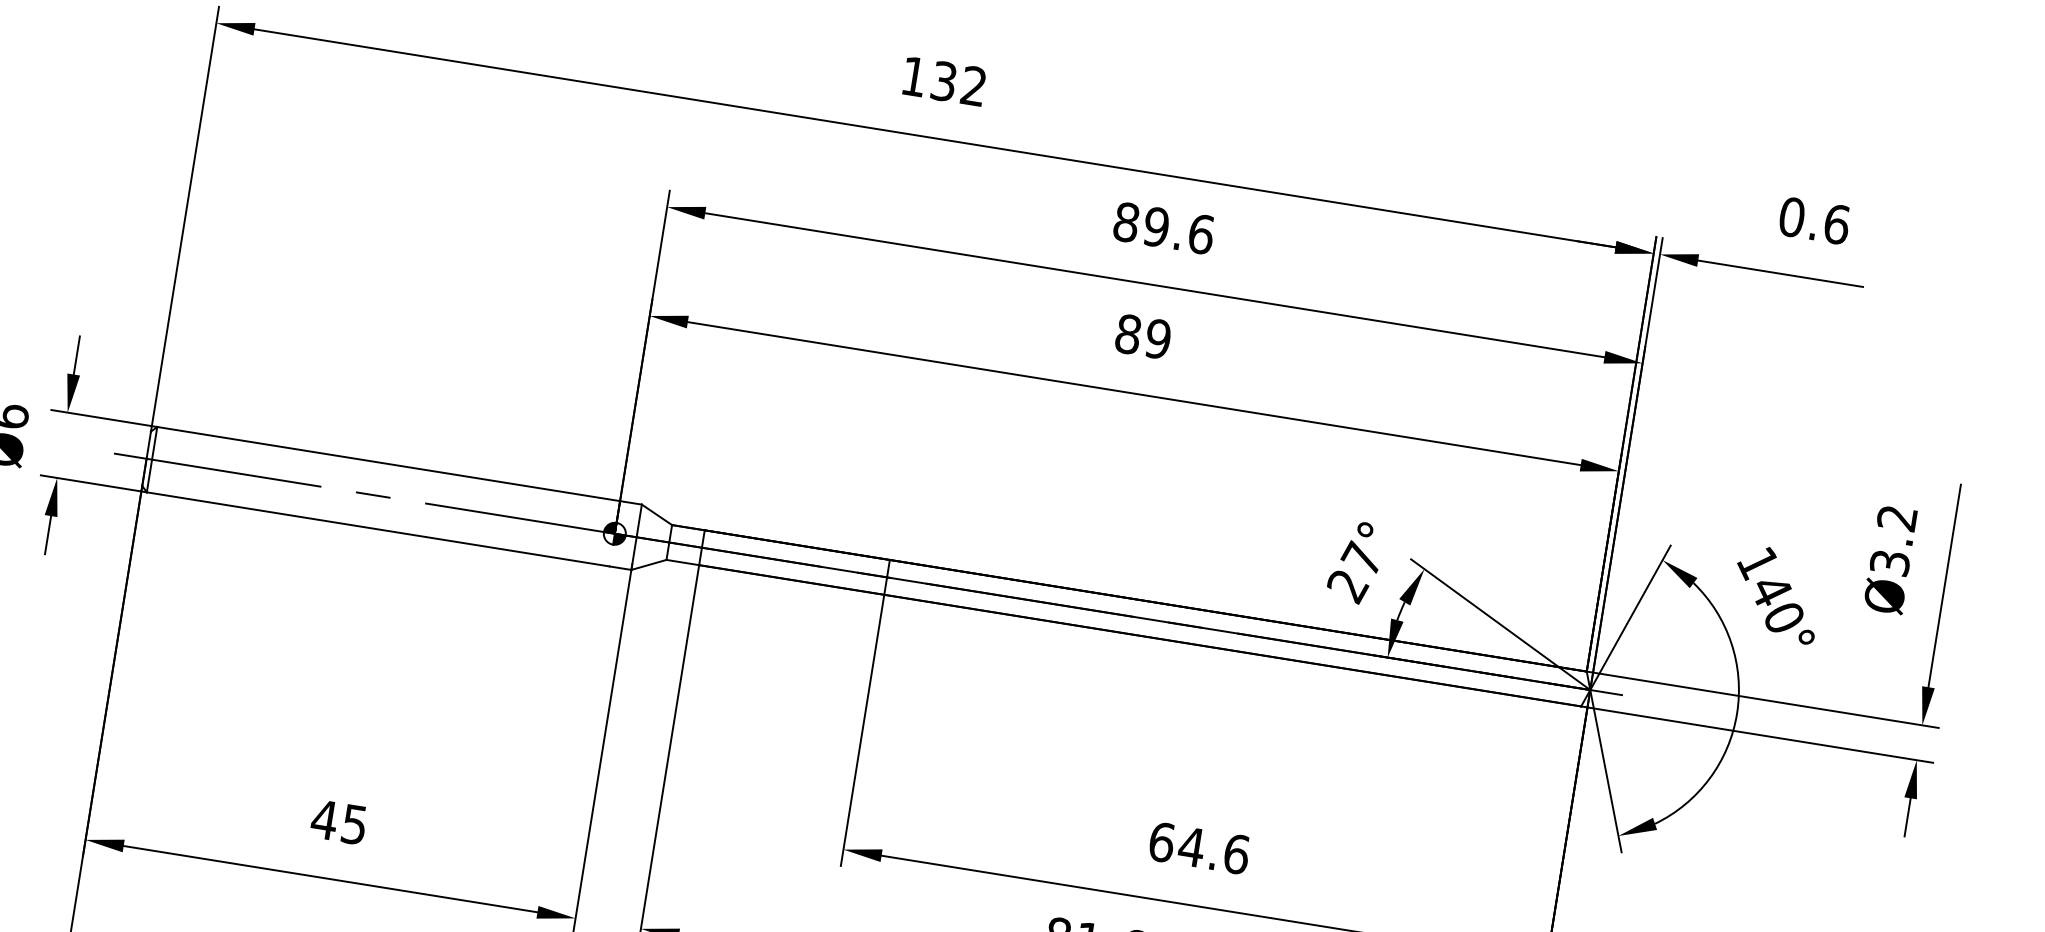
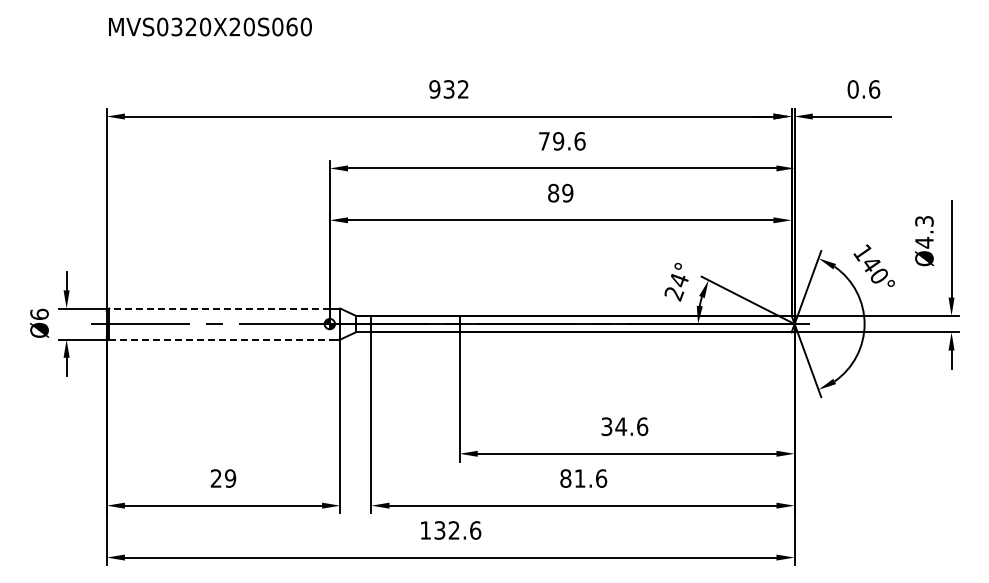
text: (913, 76) -> (434, 89), 132 -> 932
text: (1124, 222) -> (543, 141), 89.6 -> 79.6
line: (388, 463) -> (219, 308), solid -> dashed
line: (380, 529) -> (220, 339), solid -> dashed
text: (1893, 541) -> (924, 232), Ø3.2 -> Ø4.3
text: (1361, 557) -> (678, 279), 27° -> 24°
text: (339, 822) -> (223, 478), 45 -> 29
text: (1161, 841) -> (606, 426), 64.6 -> 34.6

